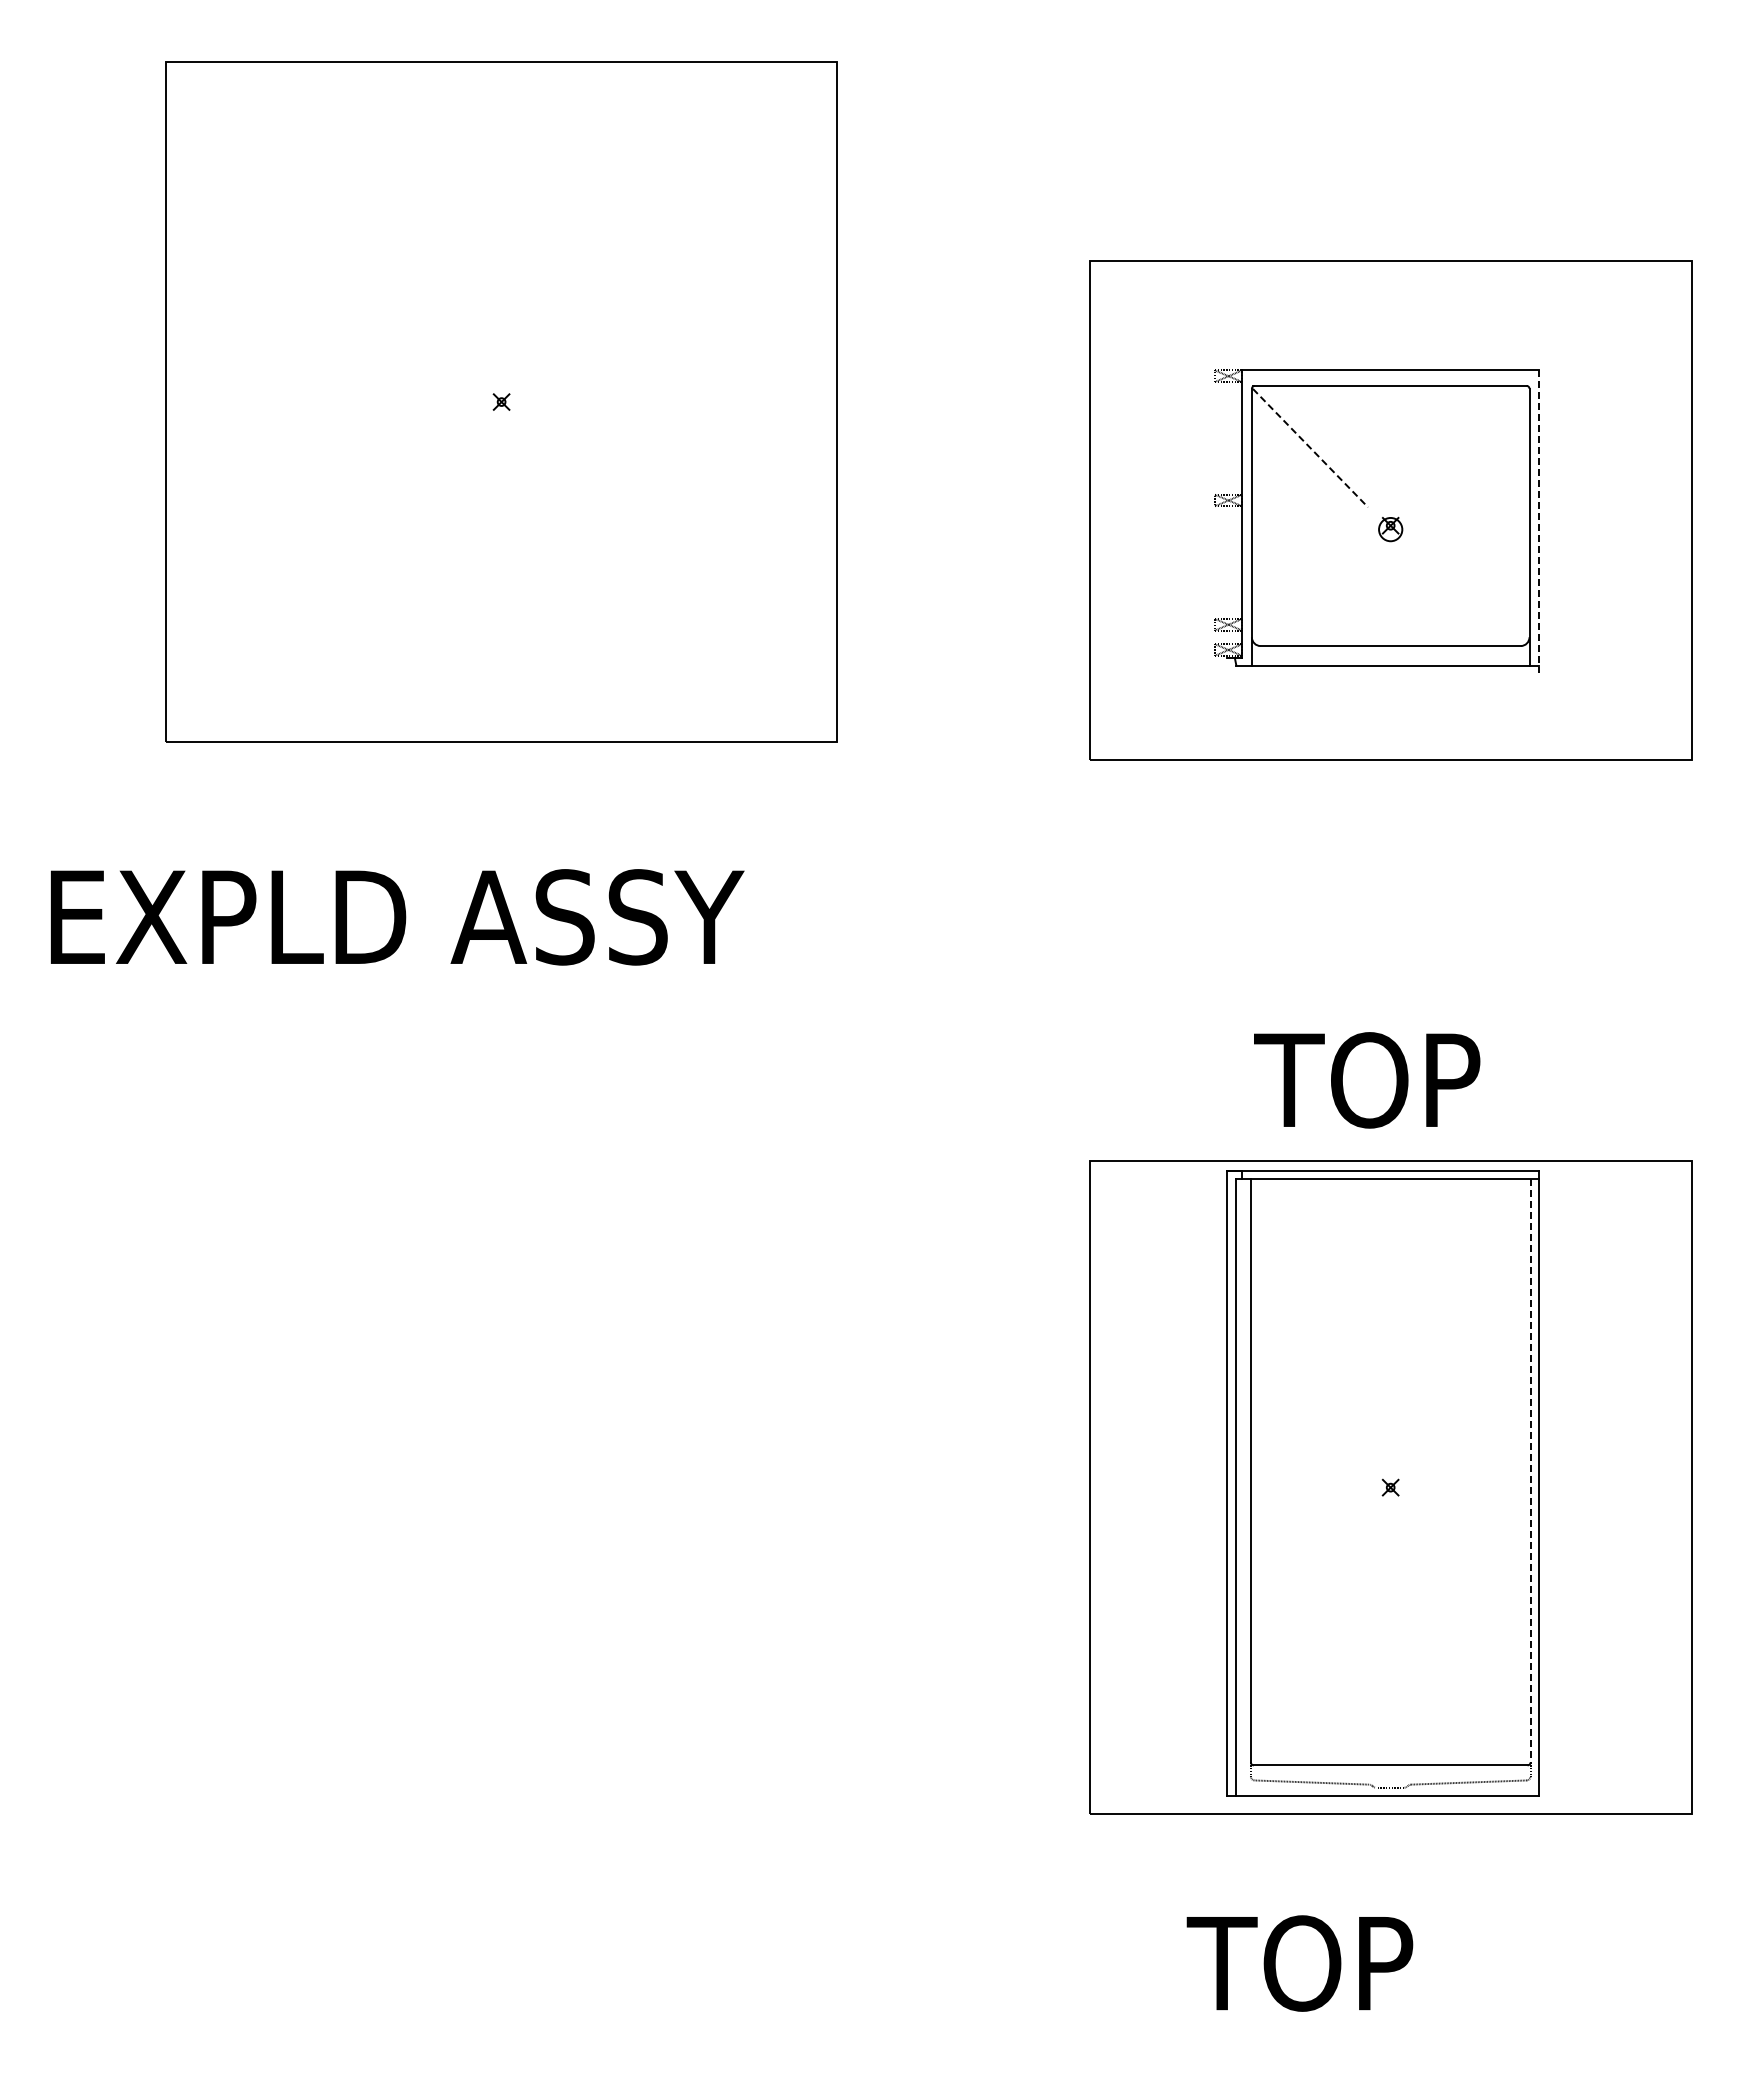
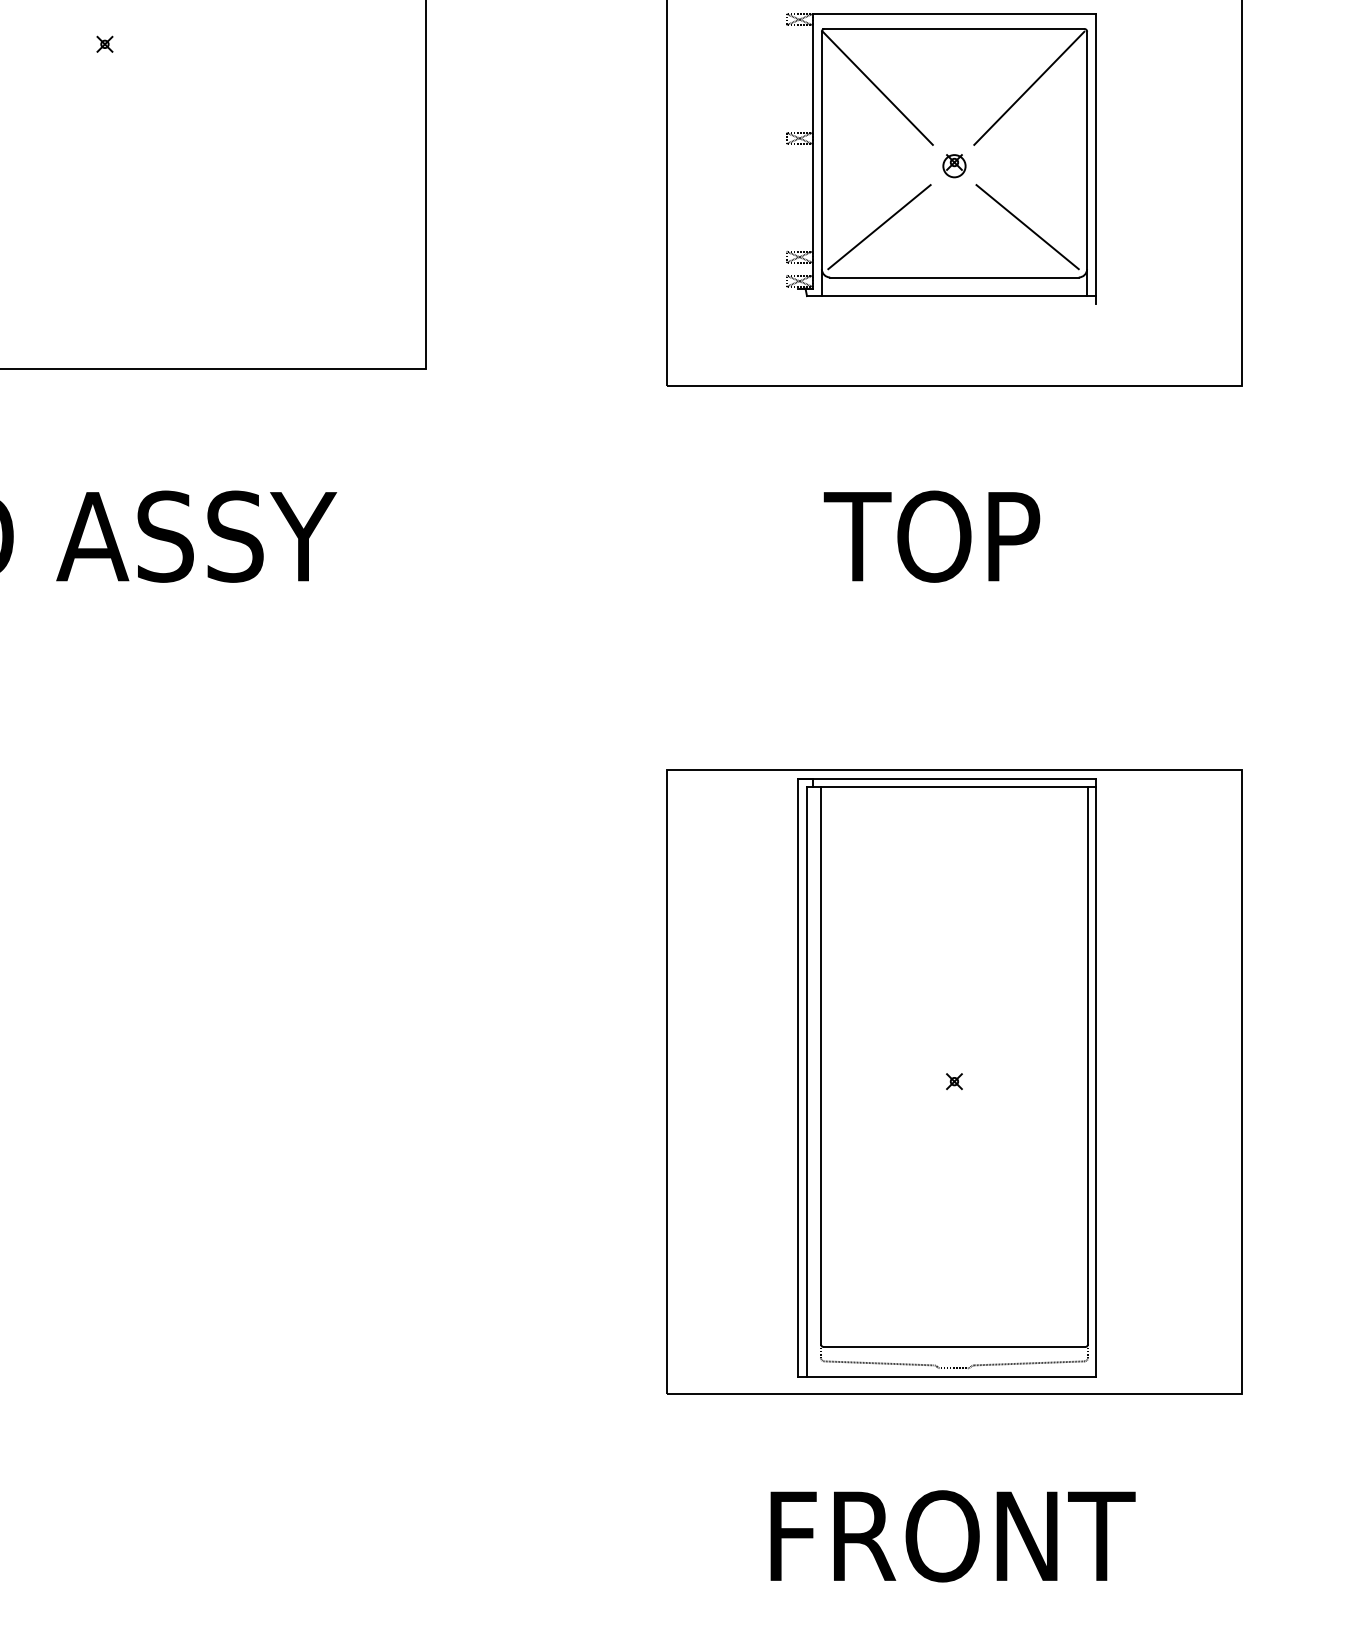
line: (1468, 447) -> (1028, 87), added
line: (1310, 448) -> (877, 88), dashed -> solid
line: (1539, 522) -> (1096, 159), dashed -> solid
line: (1311, 593) -> (878, 227), added
line: (1466, 593) -> (1026, 227), added
text: (1367, 1080) -> (932, 536), moved
line: (1530, 1470) -> (1088, 1065), dashed -> solid
text: (1383, 1963) -> (947, 1536), TOP -> FRONT

